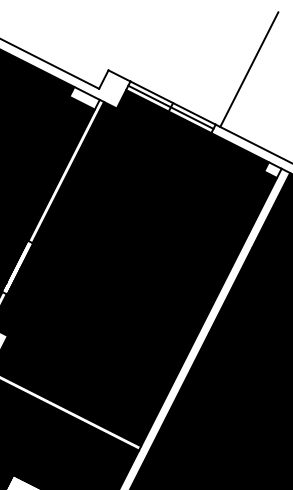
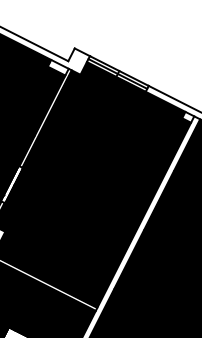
line: (248, 68) -> (171, 47), removed

